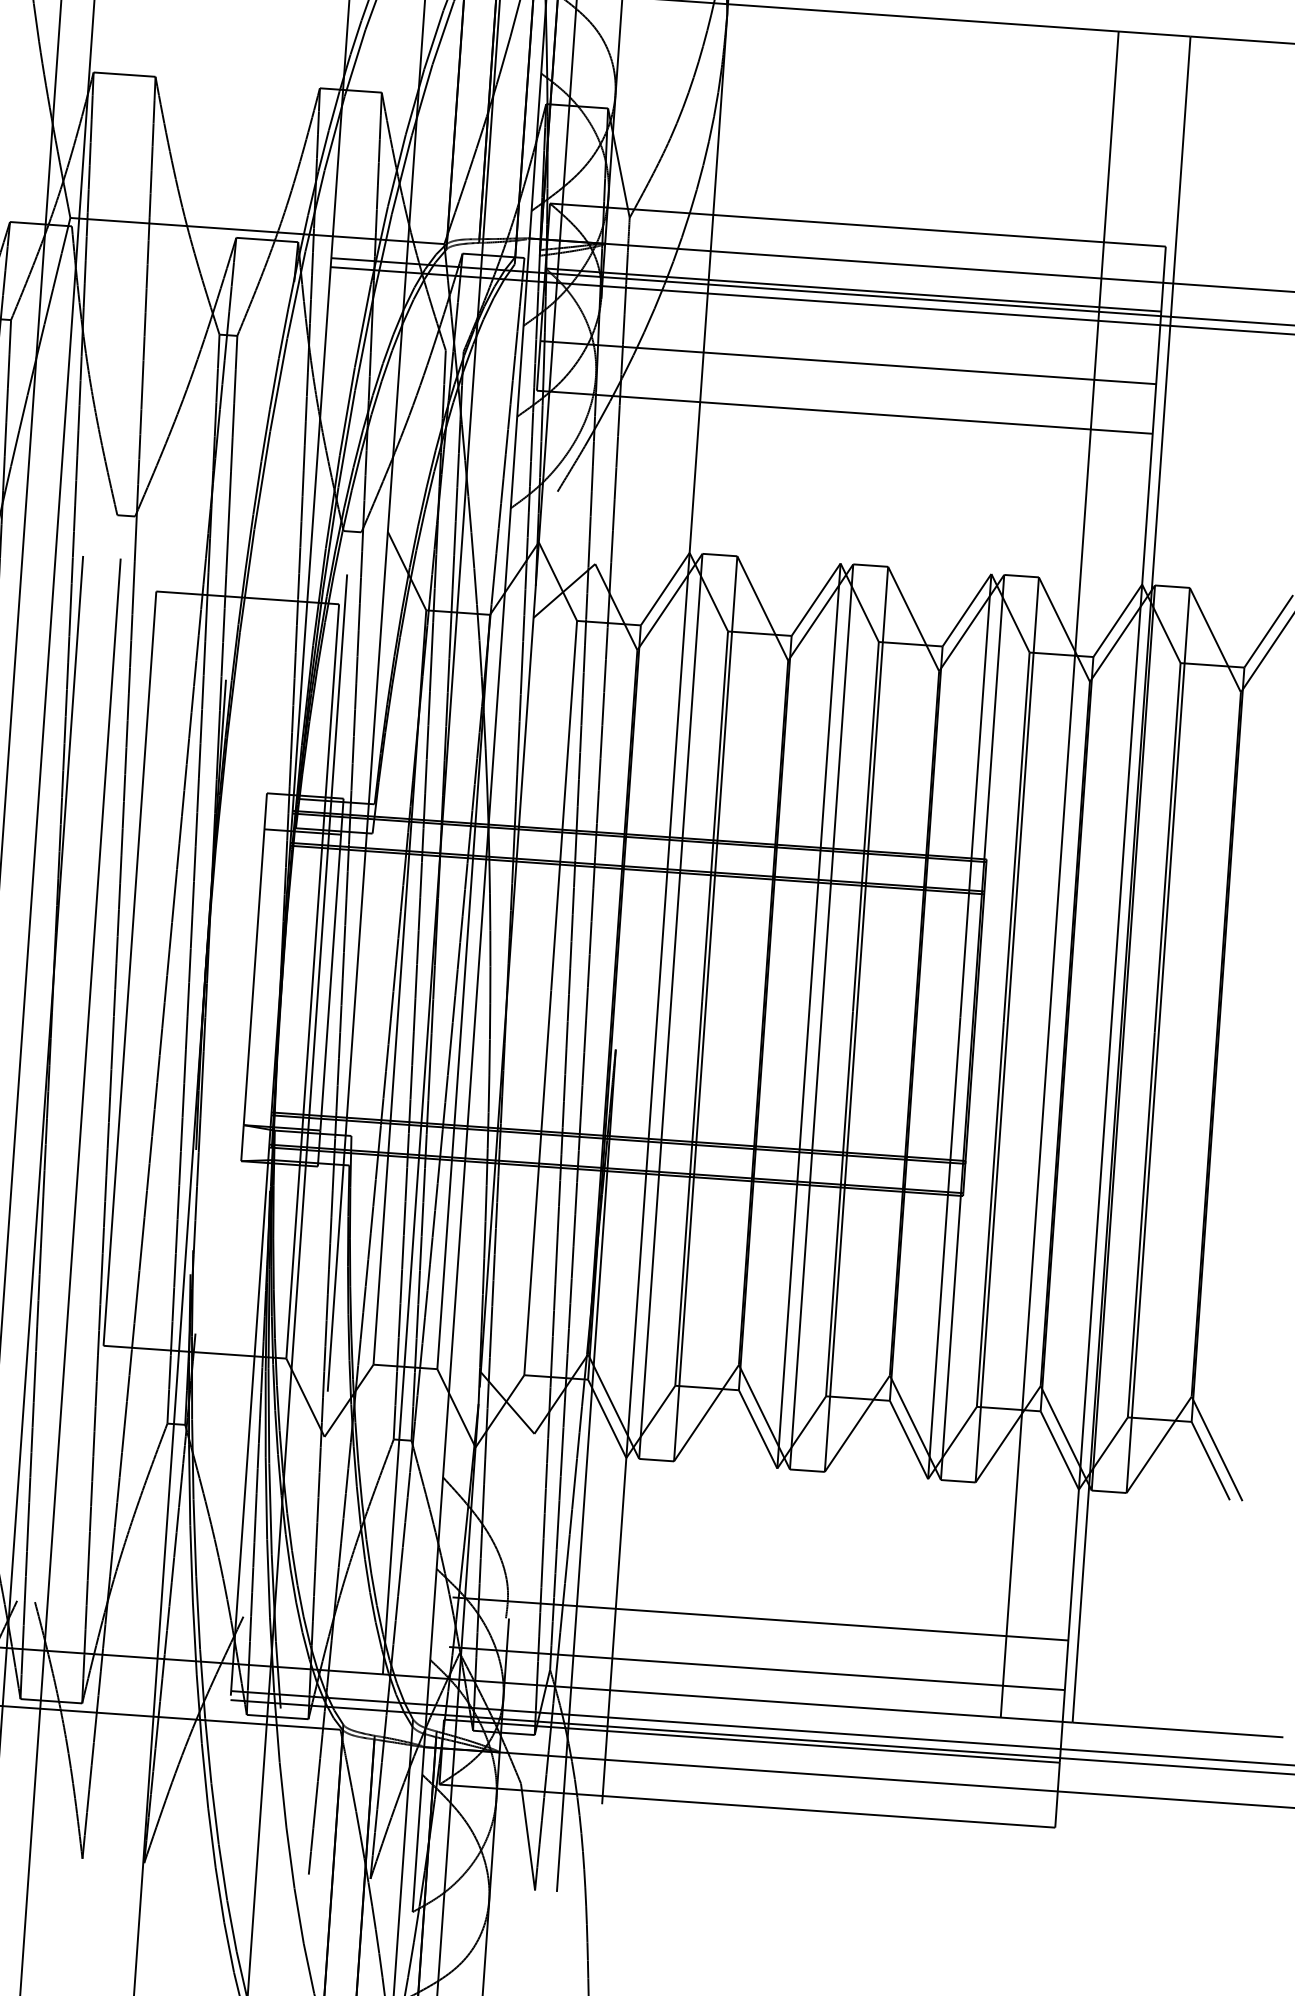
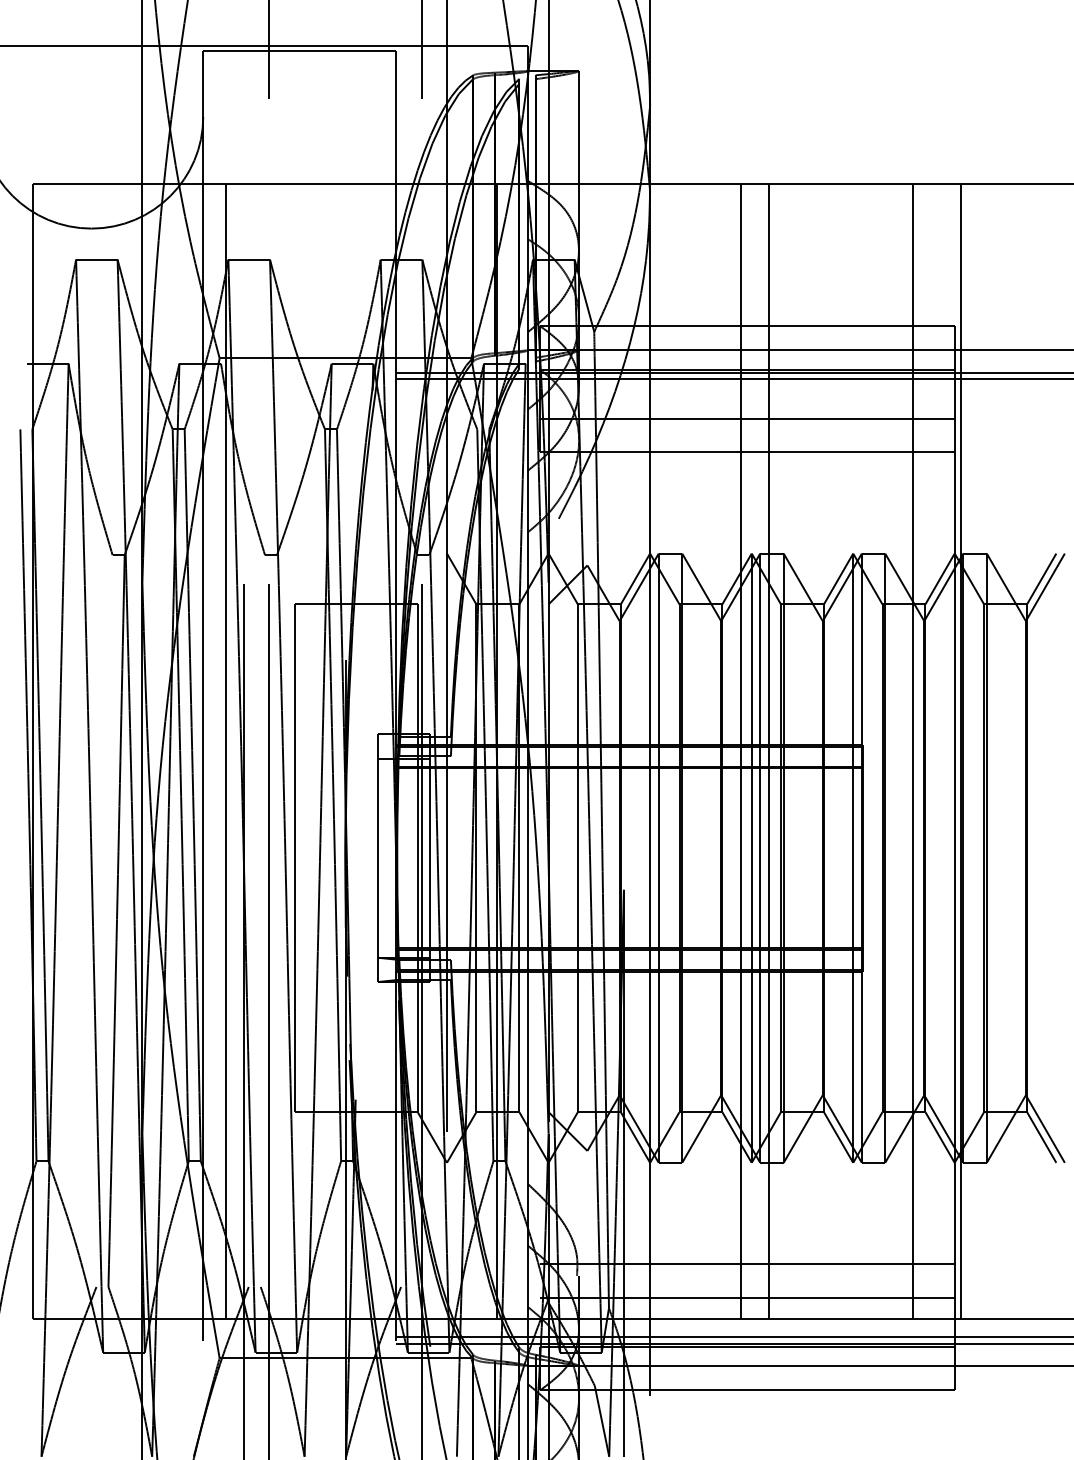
line: (803, 856) -> (740, 751), added
line: (844, 859) -> (768, 751), added

